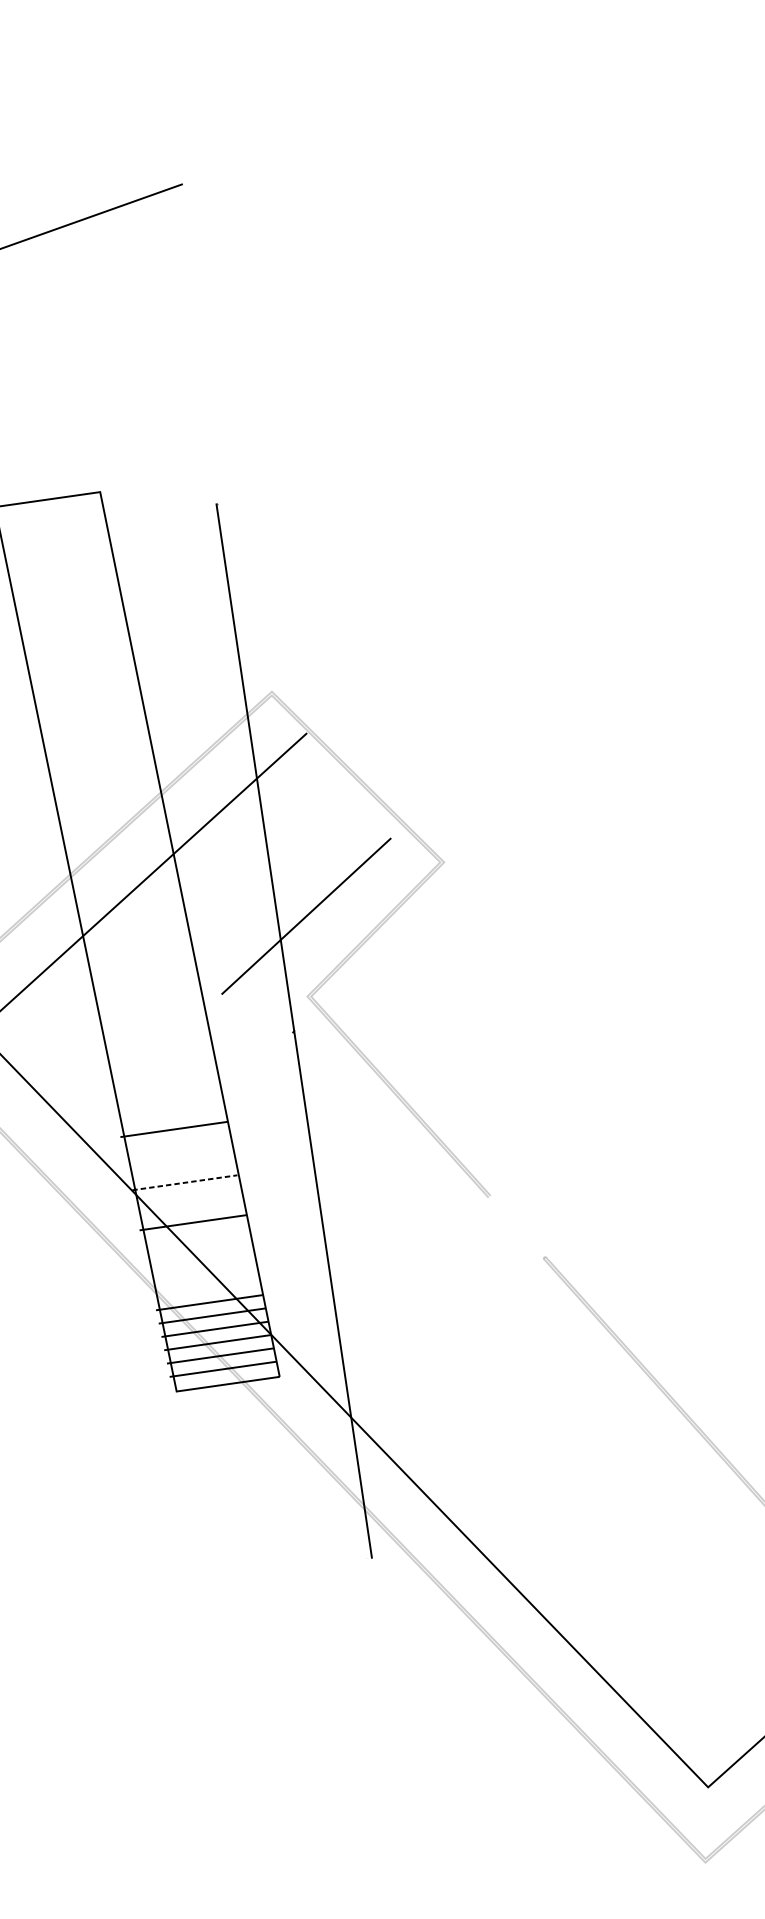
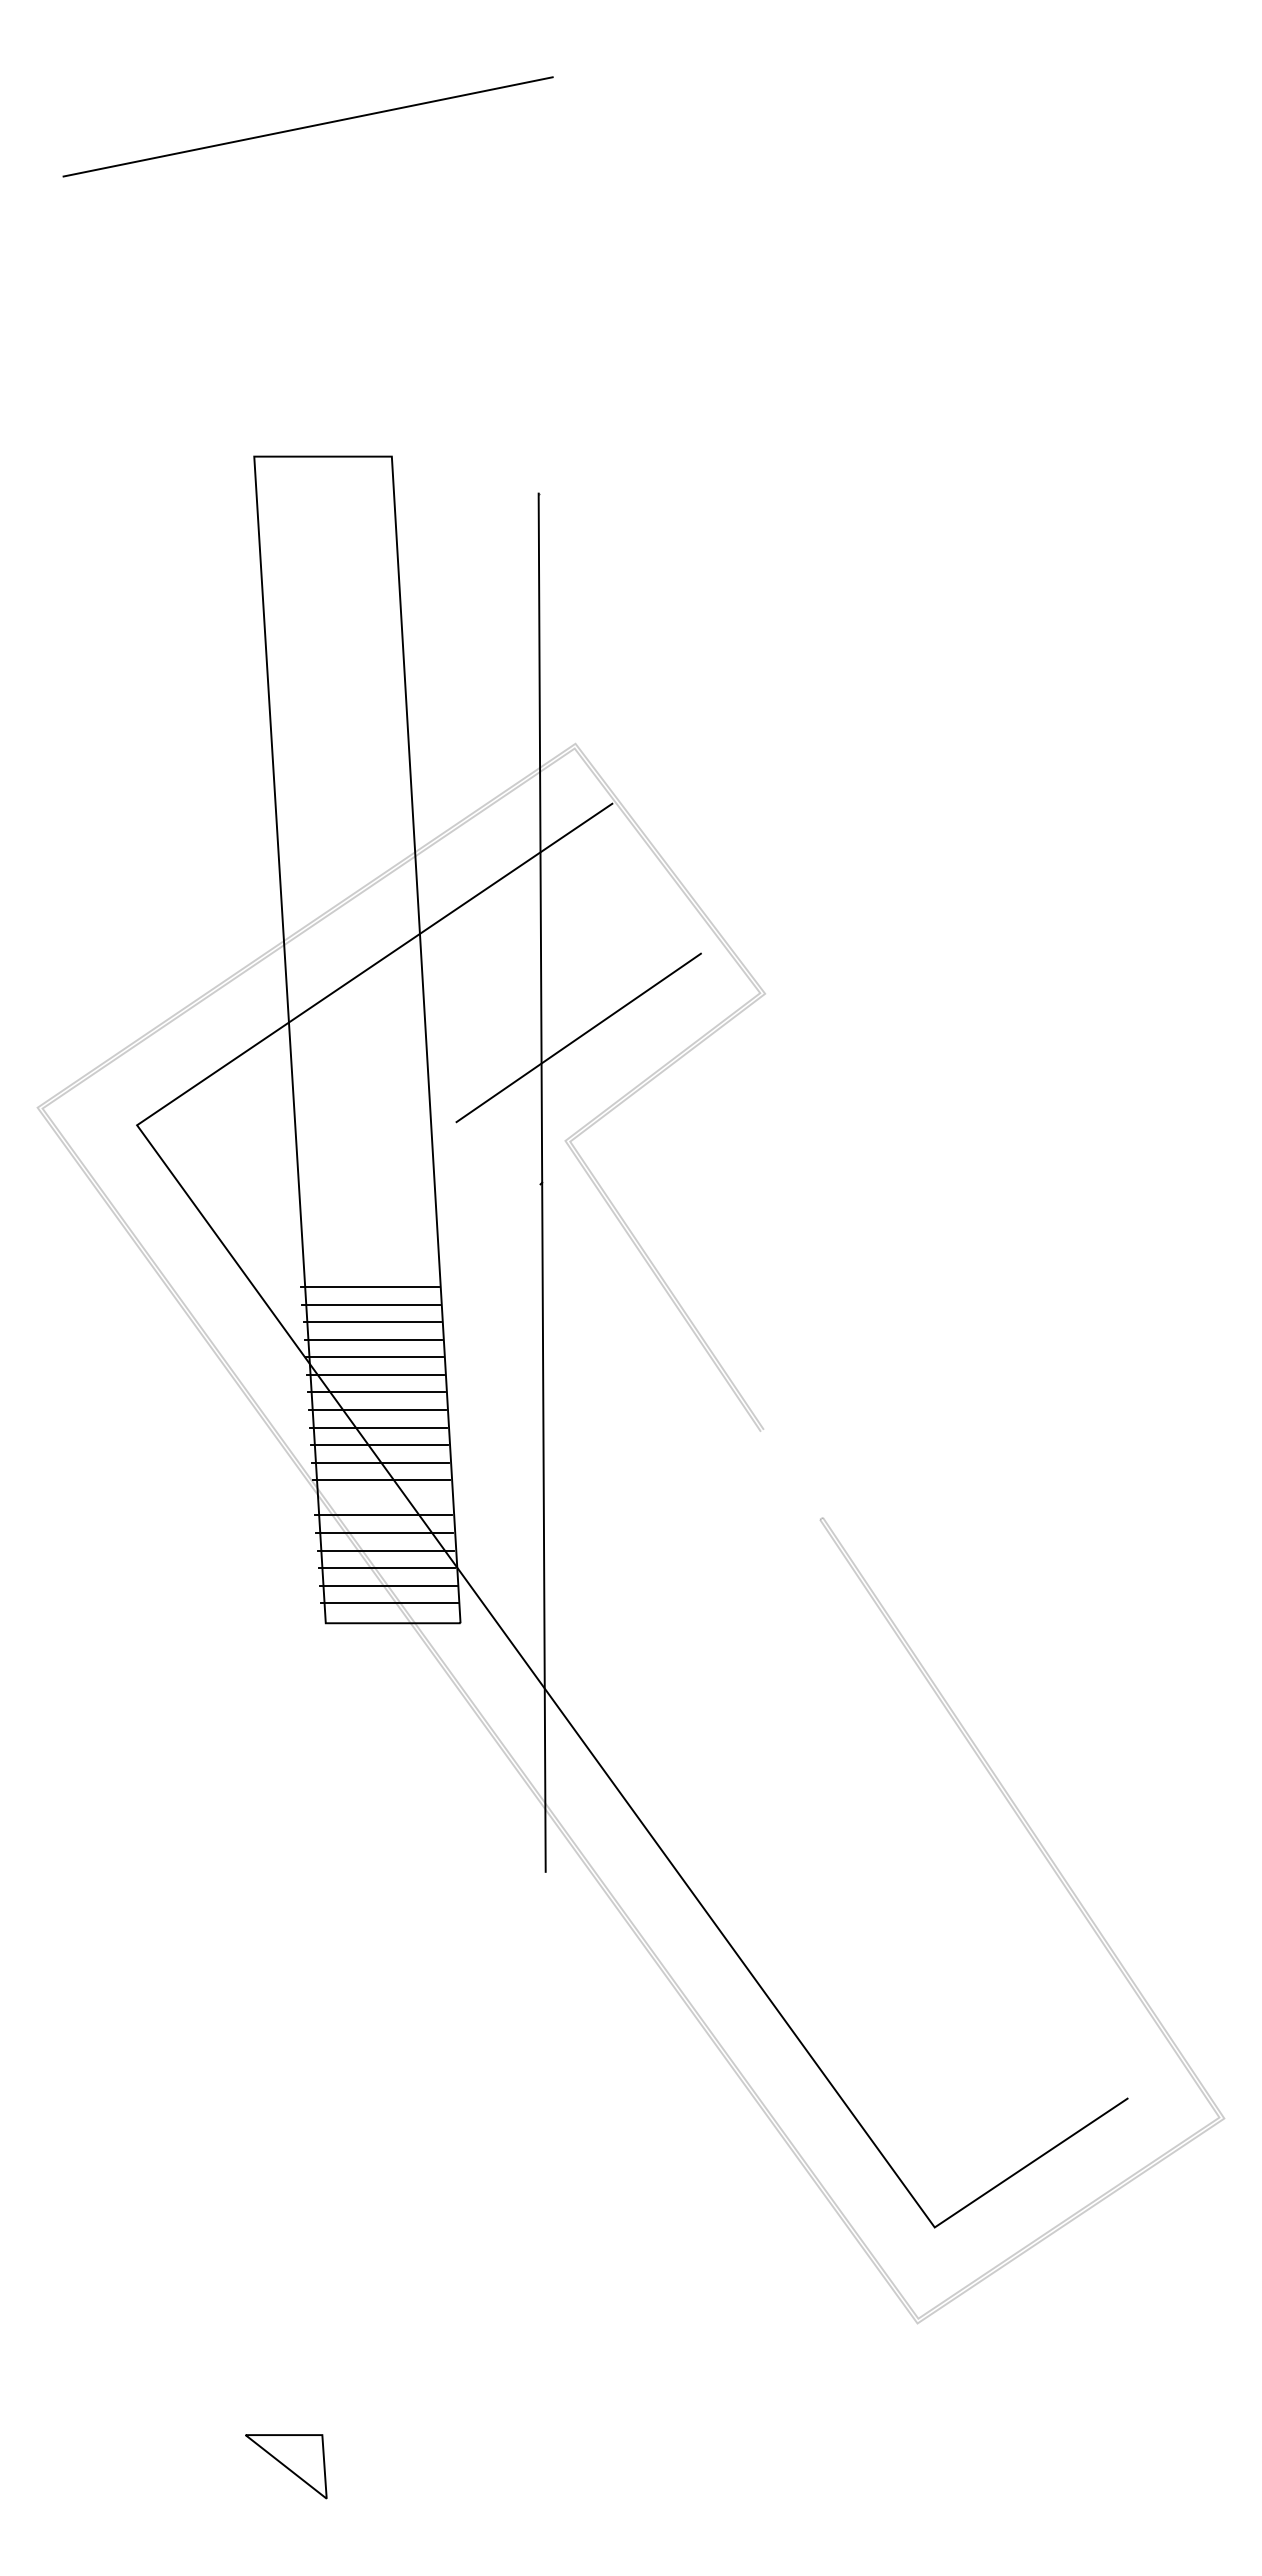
line: (176, 1142) -> (370, 1304), added
line: (179, 1156) -> (372, 1322), added
line: (182, 1169) -> (373, 1339), added
line: (185, 1182) -> (374, 1357), dashed -> solid
line: (187, 1195) -> (375, 1374), added
line: (190, 1209) -> (376, 1392), added
line: (195, 1236) -> (378, 1427), added
line: (198, 1249) -> (379, 1445), added
line: (201, 1262) -> (380, 1462), added
line: (203, 1276) -> (381, 1480), added

